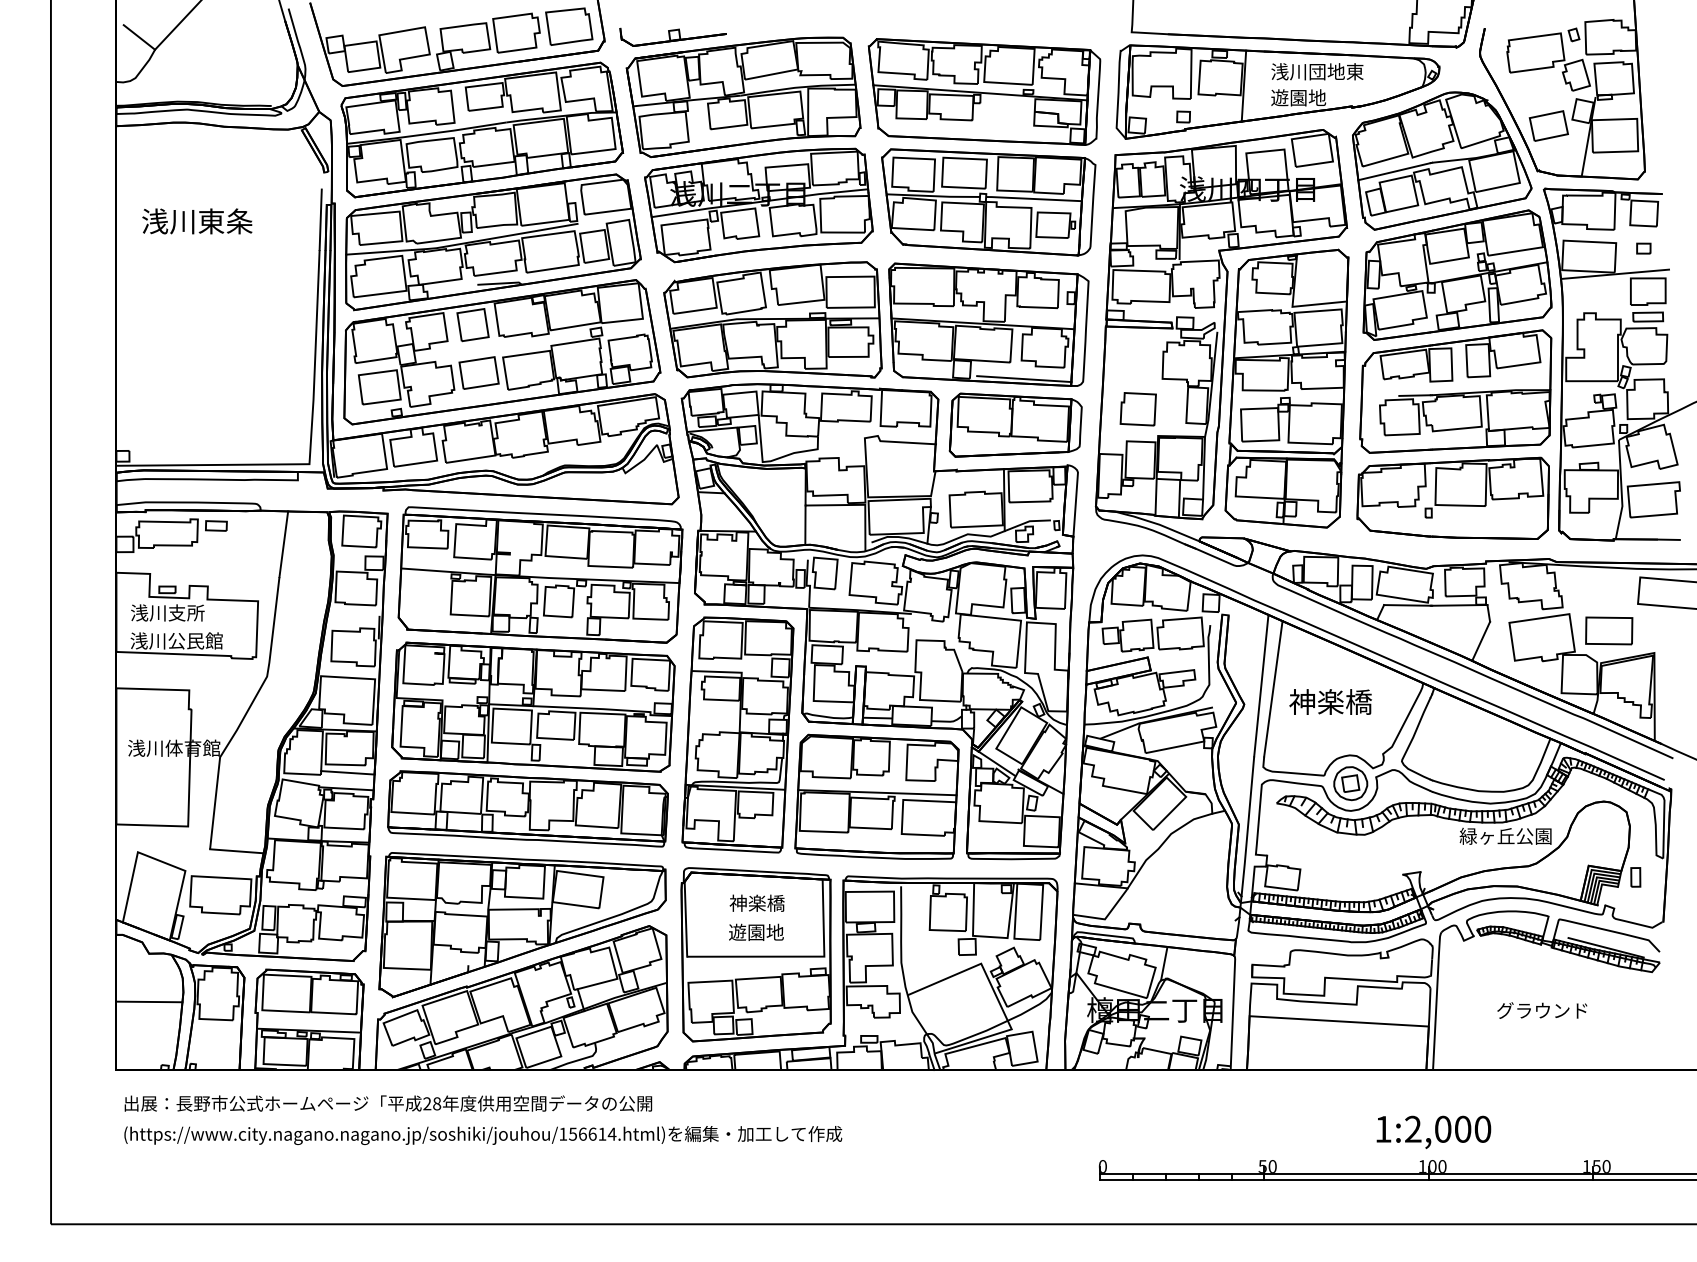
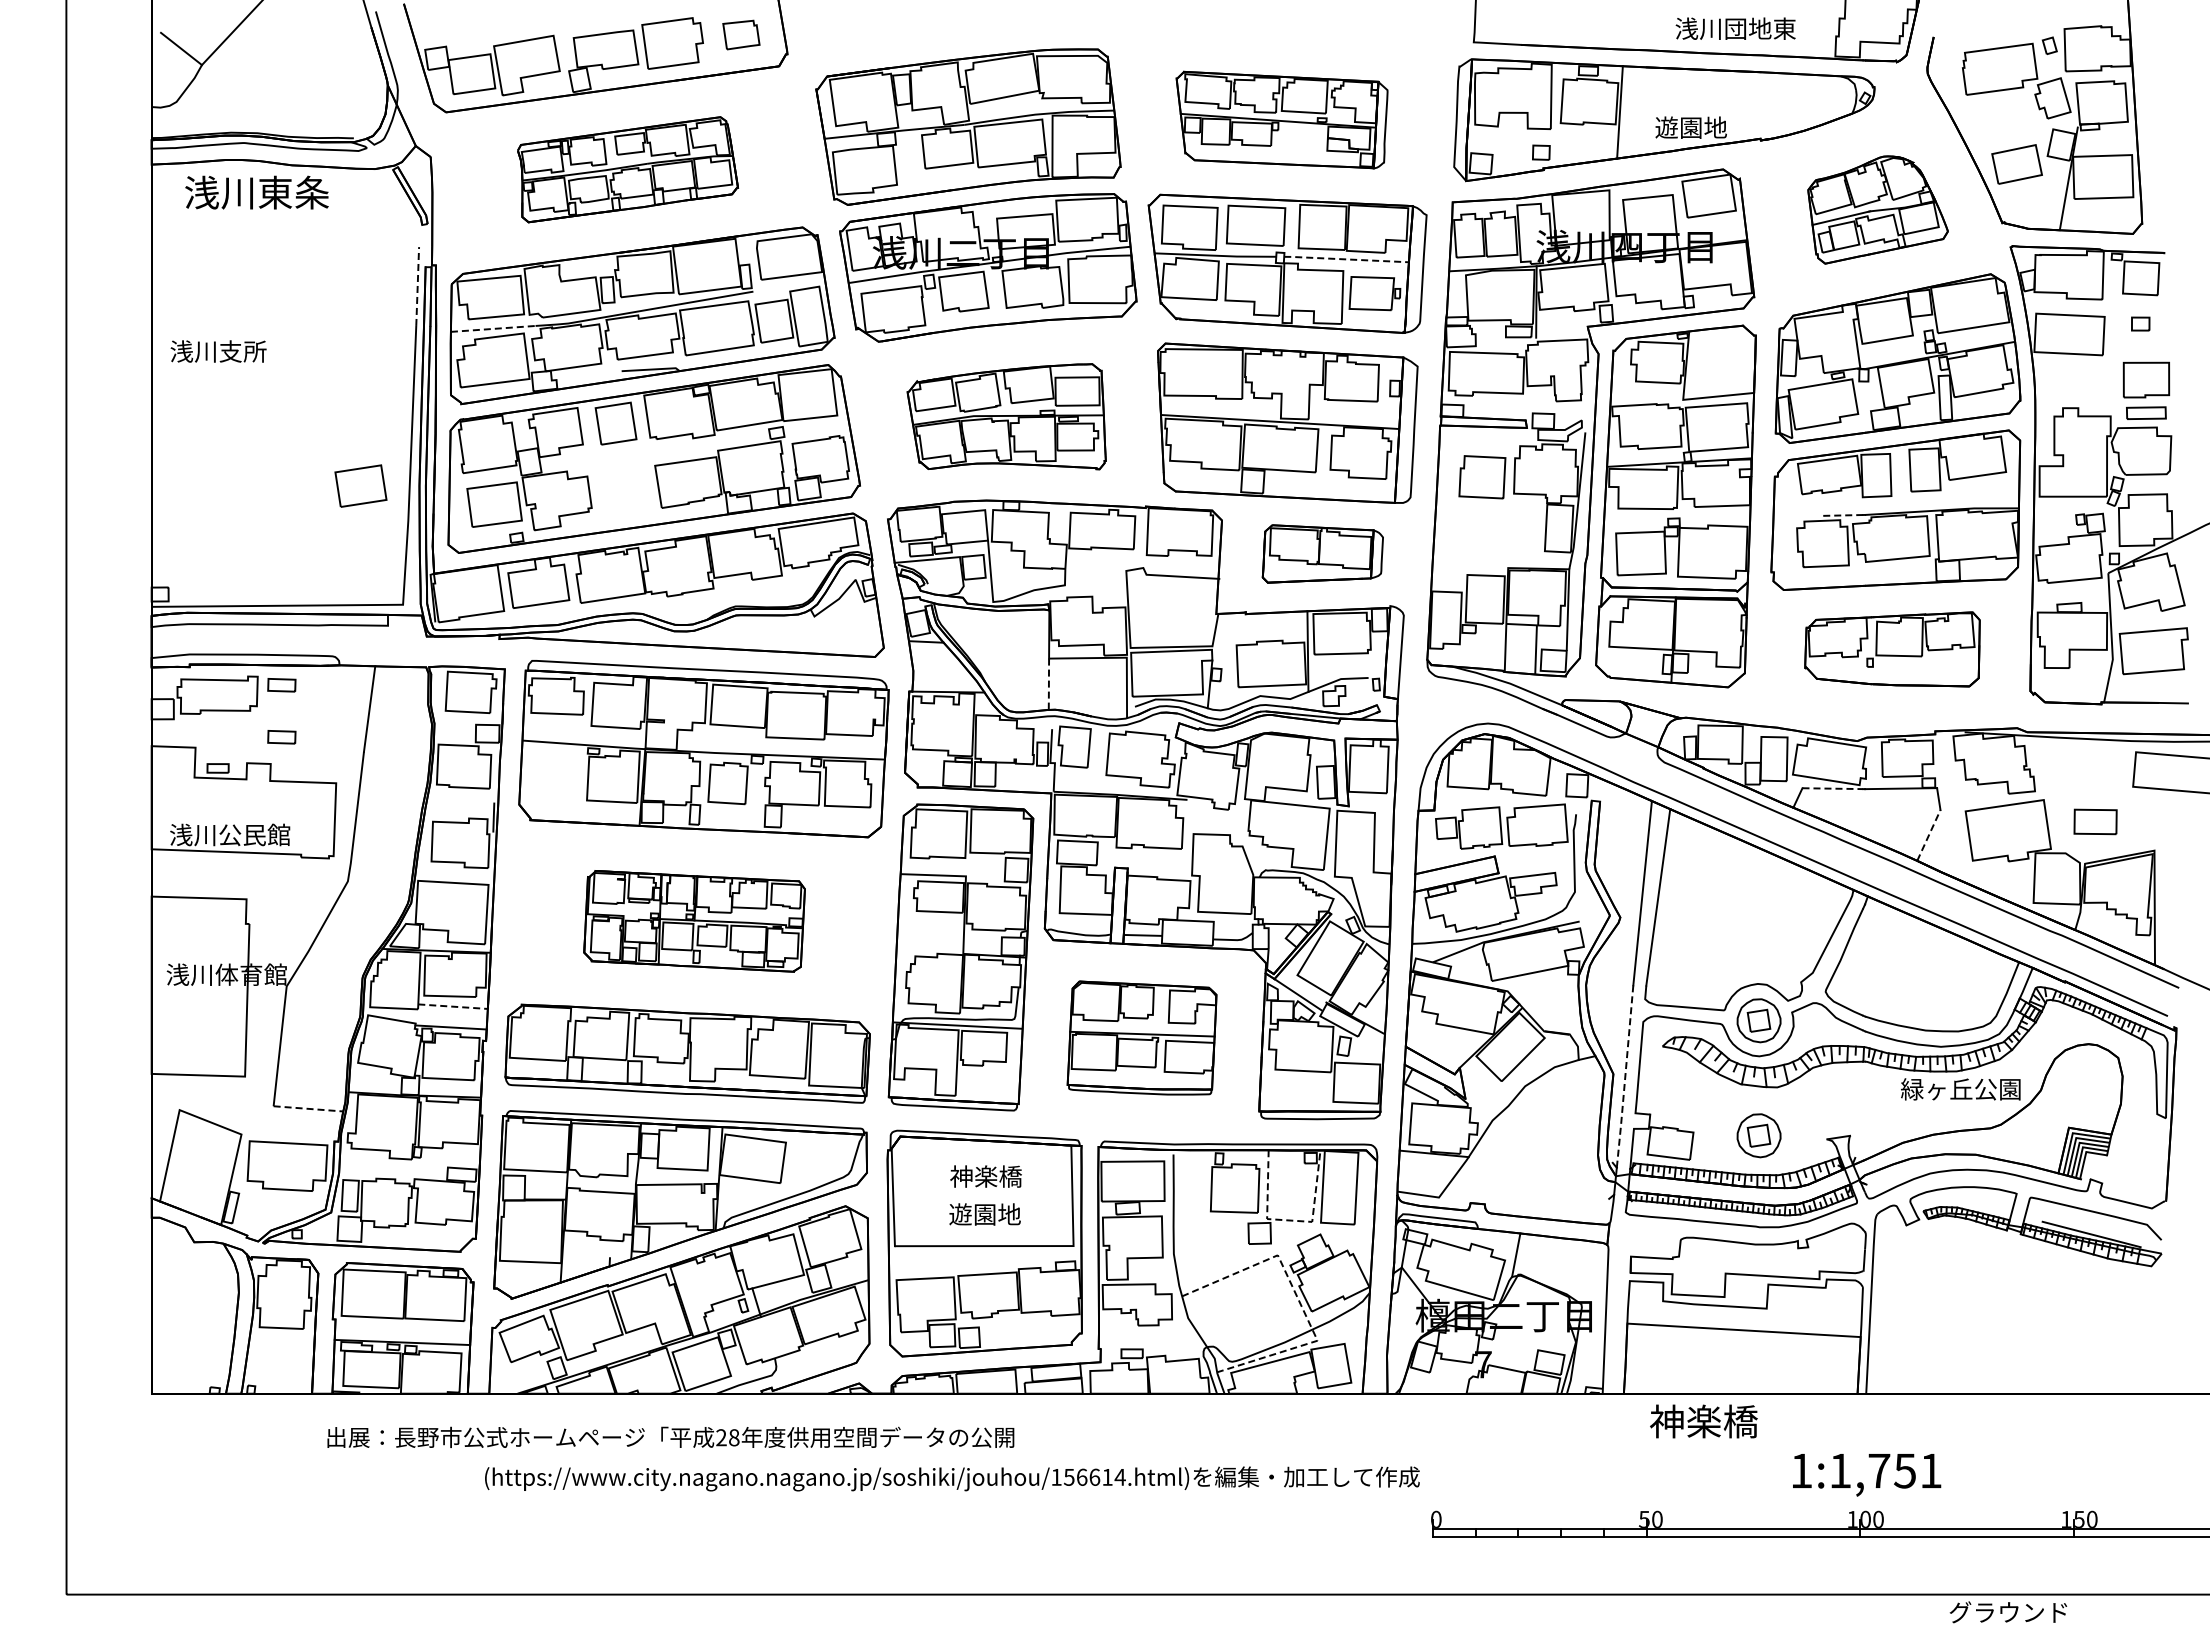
part: (569, 26) -> (741, 34), size x0.6
part: (673, 37) -> (876, 48), removed
text: (1317, 71) -> (1735, 28), moved
part: (984, 91) -> (1281, 119), size x0.7
part: (481, 129) -> (627, 169), size x0.6
part: (1441, 160) -> (1877, 209), size x0.6
line: (1033, 199) -> (1346, 259), solid -> dashed
line: (320, 219) -> (417, 286), solid -> dashed
text: (196, 221) -> (256, 192), moved
line: (378, 252) -> (493, 328), solid -> dashed
line: (1614, 274) -> (2102, 357), removed
part: (772, 319) -> (1006, 416), size x0.7
part: (478, 372) -> (360, 485), moved
line: (1023, 378) -> (1333, 493), removed
line: (1414, 395) -> (1842, 515), solid -> dashed
part: (1138, 409) -> (1482, 477), moved
part: (1015, 424) -> (1322, 553), size x0.7
part: (1453, 498) -> (1892, 649), size x0.7
line: (805, 525) -> (1048, 684), solid -> dashed
part: (216, 566) -> (281, 737), added
line: (1407, 605) -> (1833, 788), solid -> dashed
text: (167, 612) -> (218, 351), moved
part: (1609, 630) -> (2095, 821), size x0.7
line: (1480, 641) -> (1928, 835), solid -> dashed
text: (1330, 702) -> (1703, 1421), moved
part: (533, 707) -> (694, 921), size x0.6
line: (348, 772) -> (453, 1006), solid -> dashed
part: (876, 796) -> (1141, 1037), size x0.7
line: (1248, 827) -> (1625, 1077), solid -> dashed
line: (236, 851) -> (308, 1108), solid -> dashed
part: (1350, 871) -> (1758, 1135), added
part: (1635, 877) -> (2130, 1142), removed
line: (991, 937) -> (1291, 1220), solid -> dashed
line: (996, 996) -> (1297, 1298), solid -> dashed
line: (149, 1001) -> (194, 1304), removed
text: (1542, 1010) -> (2008, 1612), moved
text: (388, 1102) -> (670, 1436), moved
text: (1447, 1128) -> (1885, 1470), 1:2,000 -> 1:1,751
text: (483, 1135) -> (952, 1478), moved

